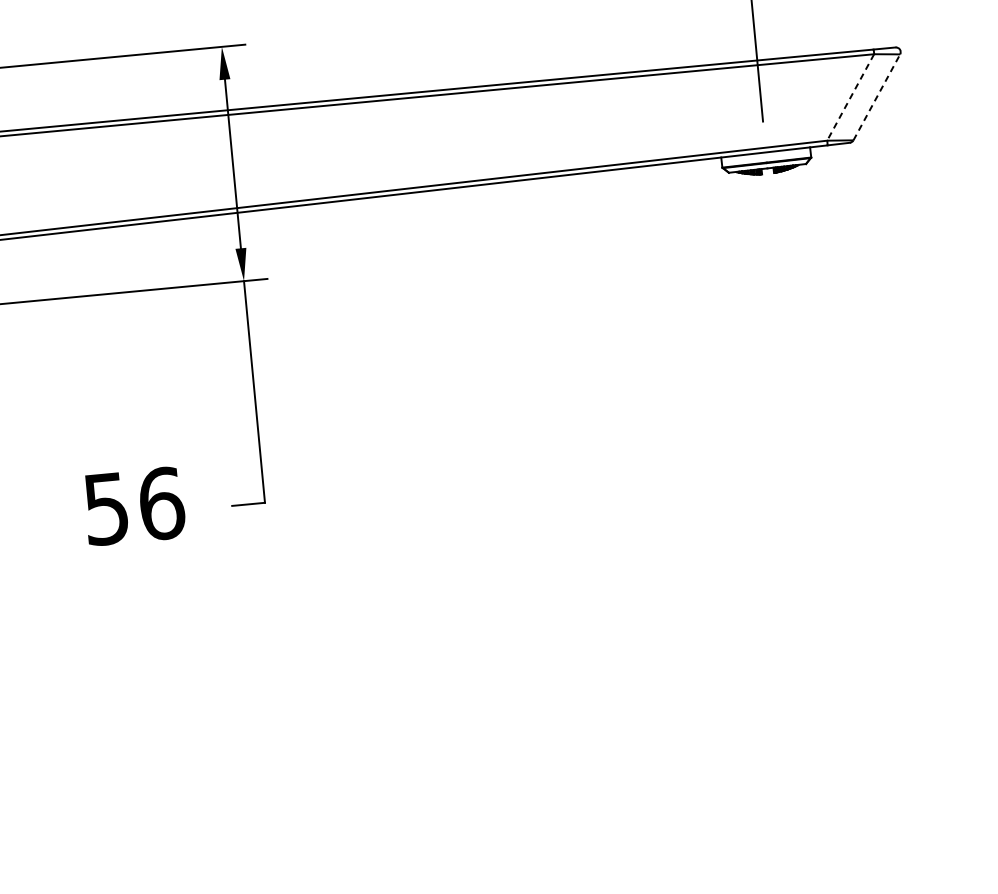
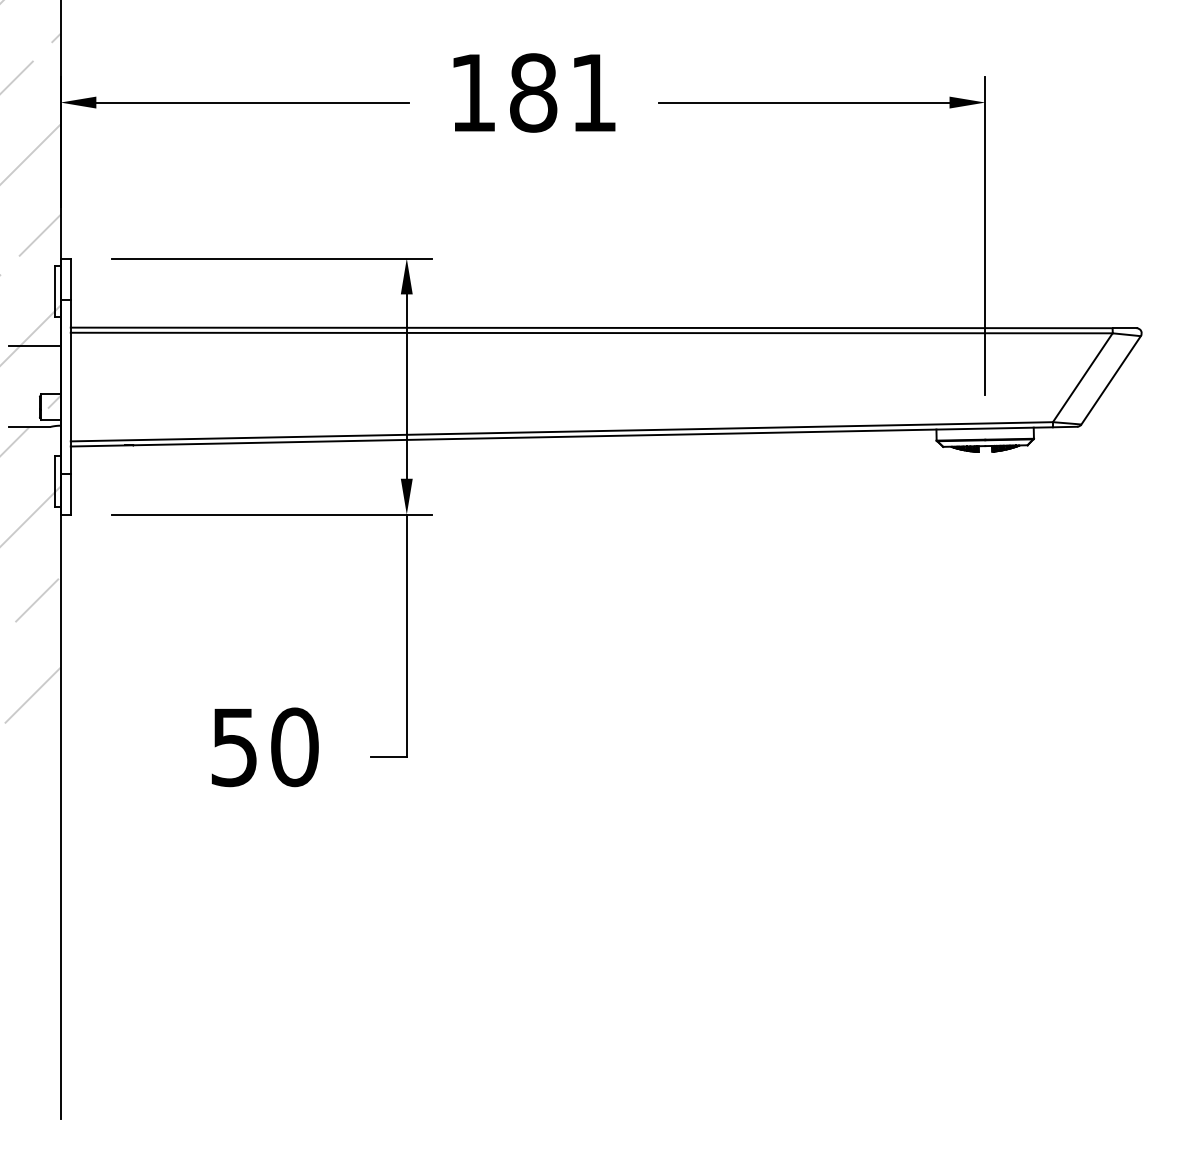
line: (877, 96) -> (1111, 379), dashed -> solid
line: (850, 97) -> (1082, 377), dashed -> solid
text: (162, 502) -> (295, 746), 56 -> 50

